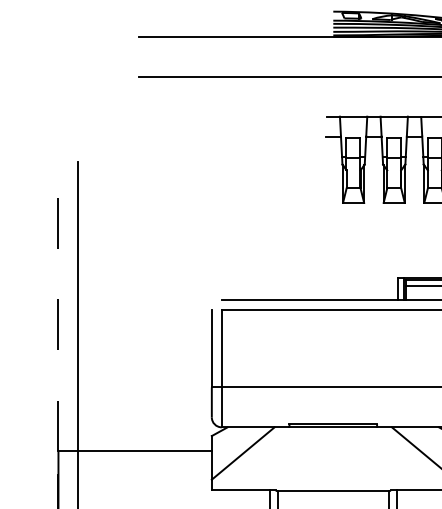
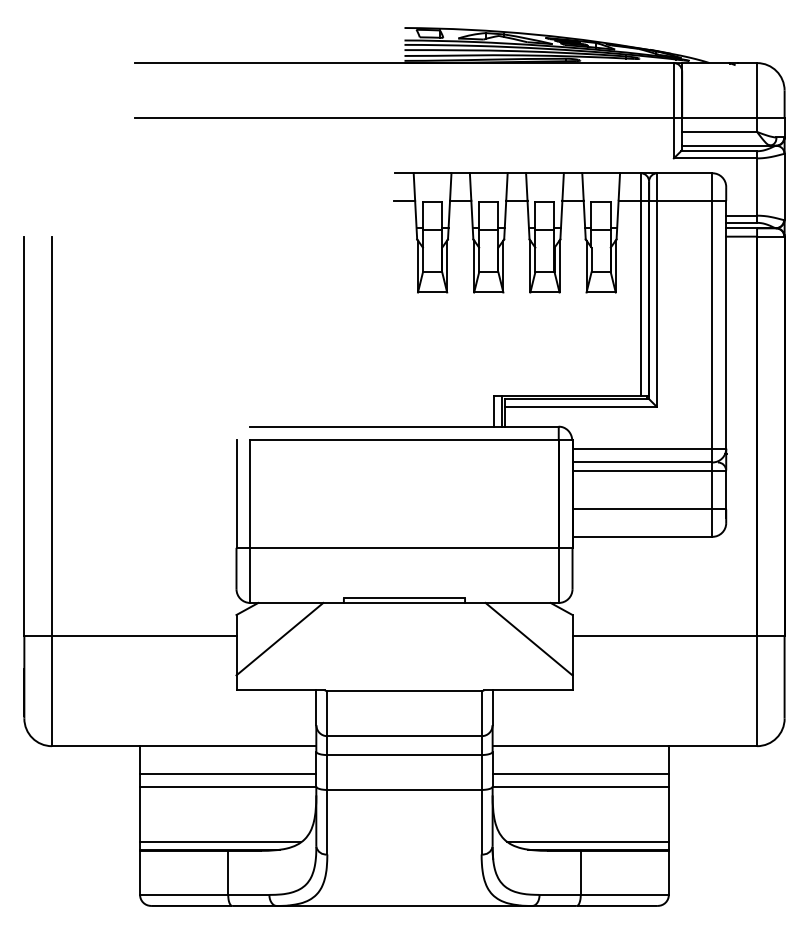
line: (58, 306) -> (24, 436), dashed -> solid

